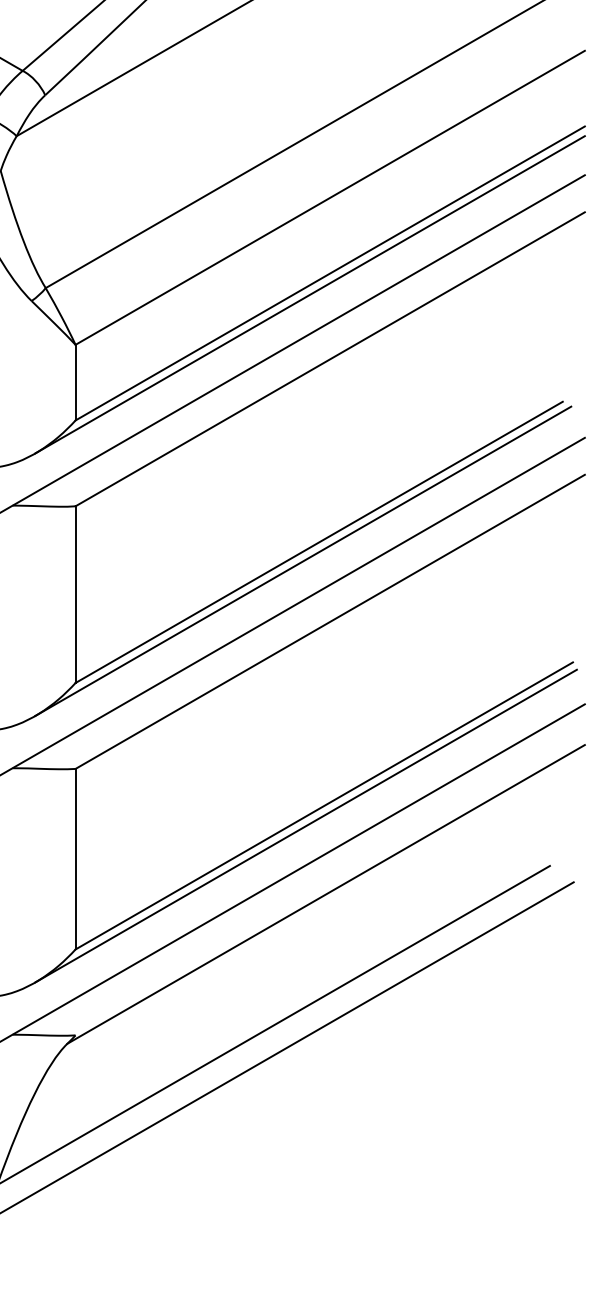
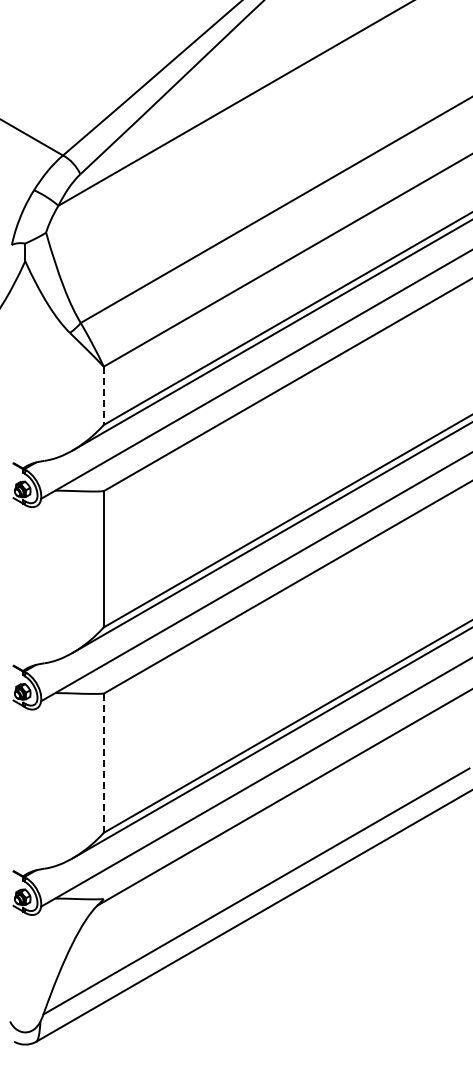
line: (75, 383) -> (103, 396), solid -> dashed
line: (75, 859) -> (103, 763), solid -> dashed

